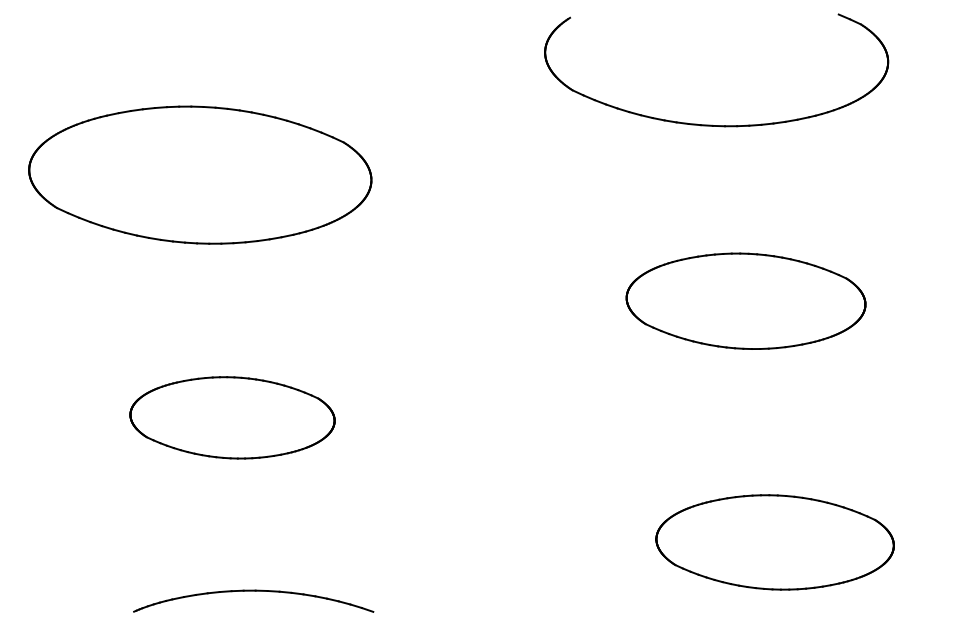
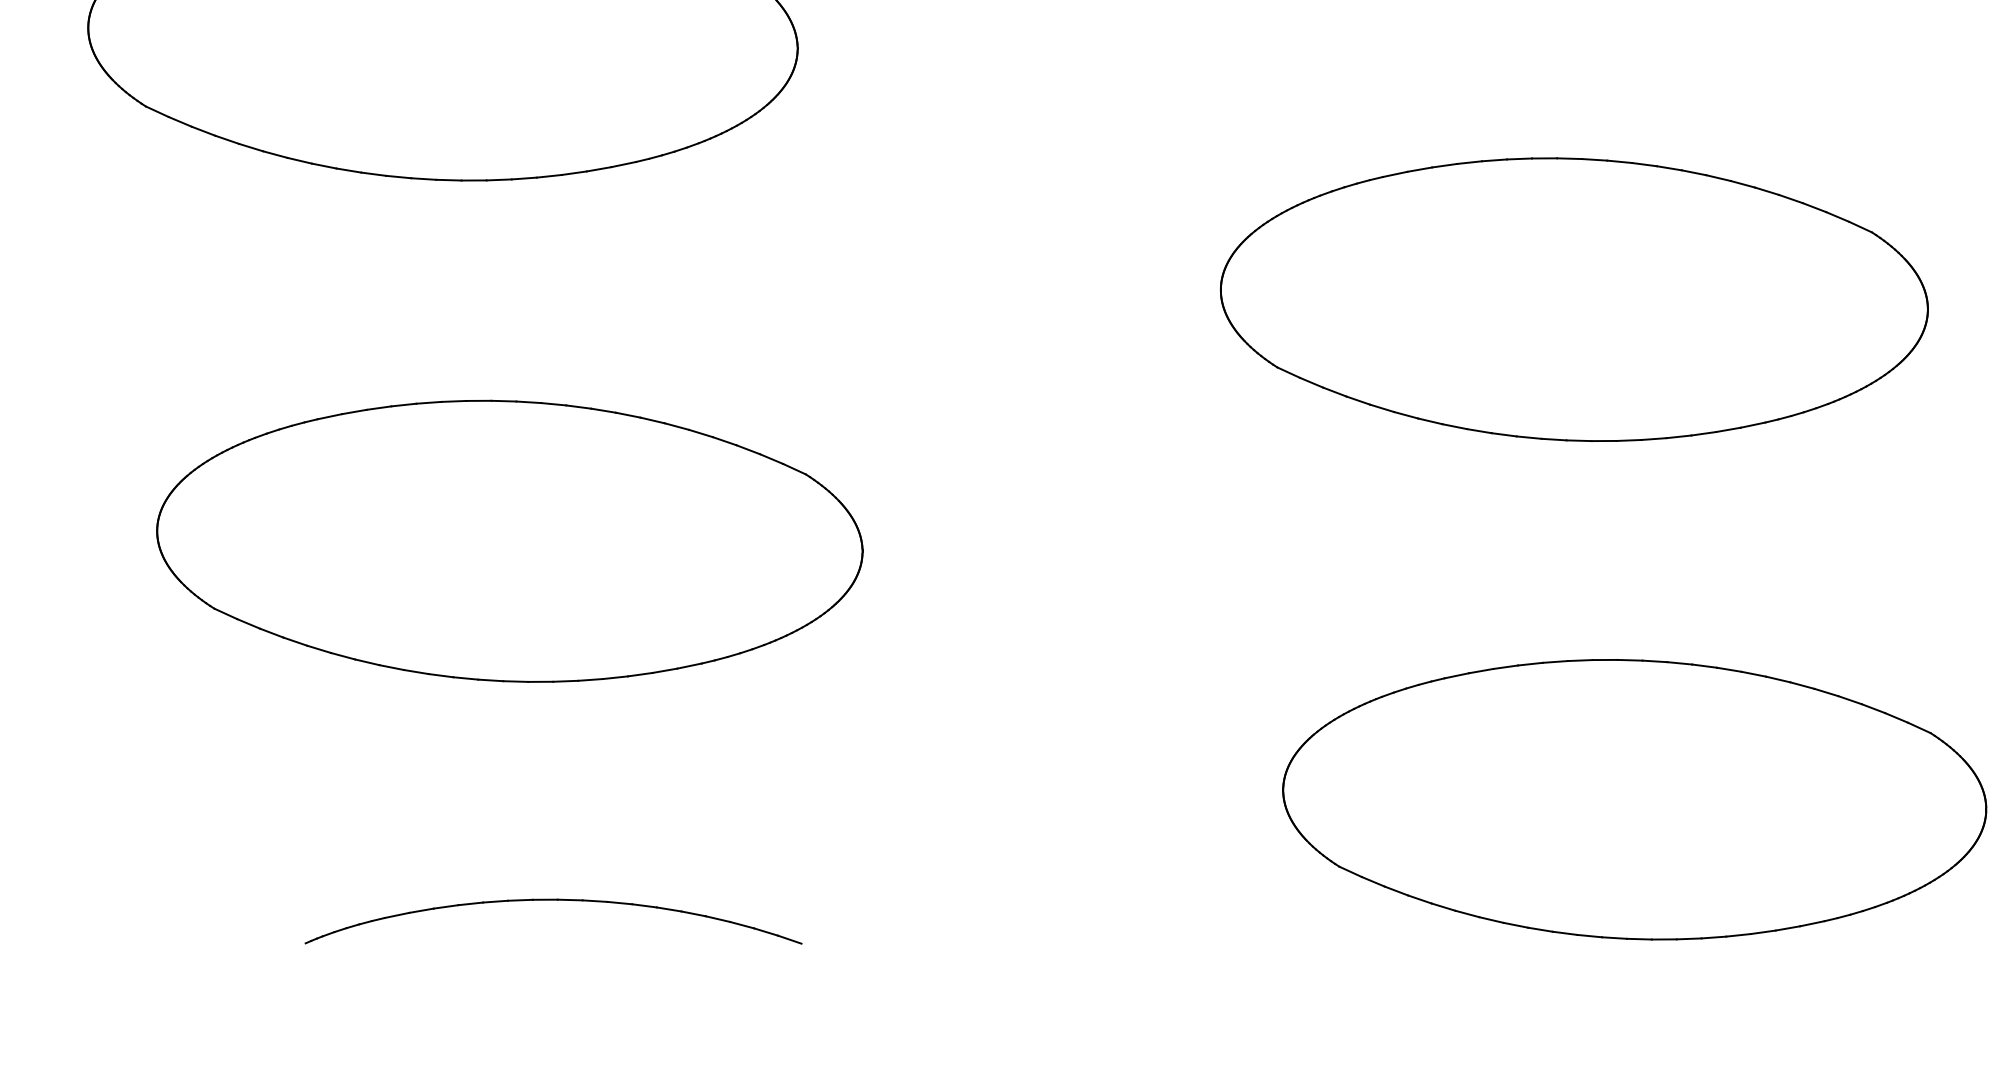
part: (745, 301) -> (1573, 300), size x1.43
part: (232, 417) -> (509, 540), size x1.67
part: (774, 542) -> (1633, 799), size x1.43

